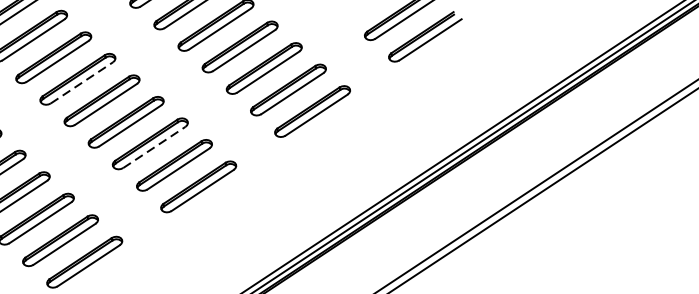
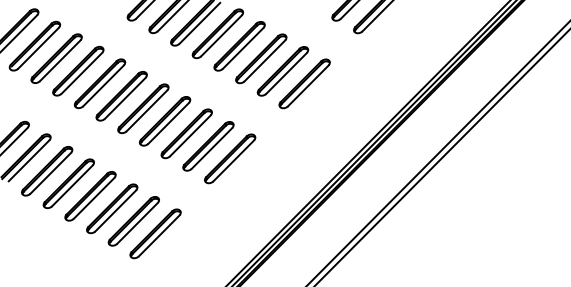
line: (82, 83) -> (125, 98), dashed -> solid
line: (154, 146) -> (190, 135), dashed -> solid

